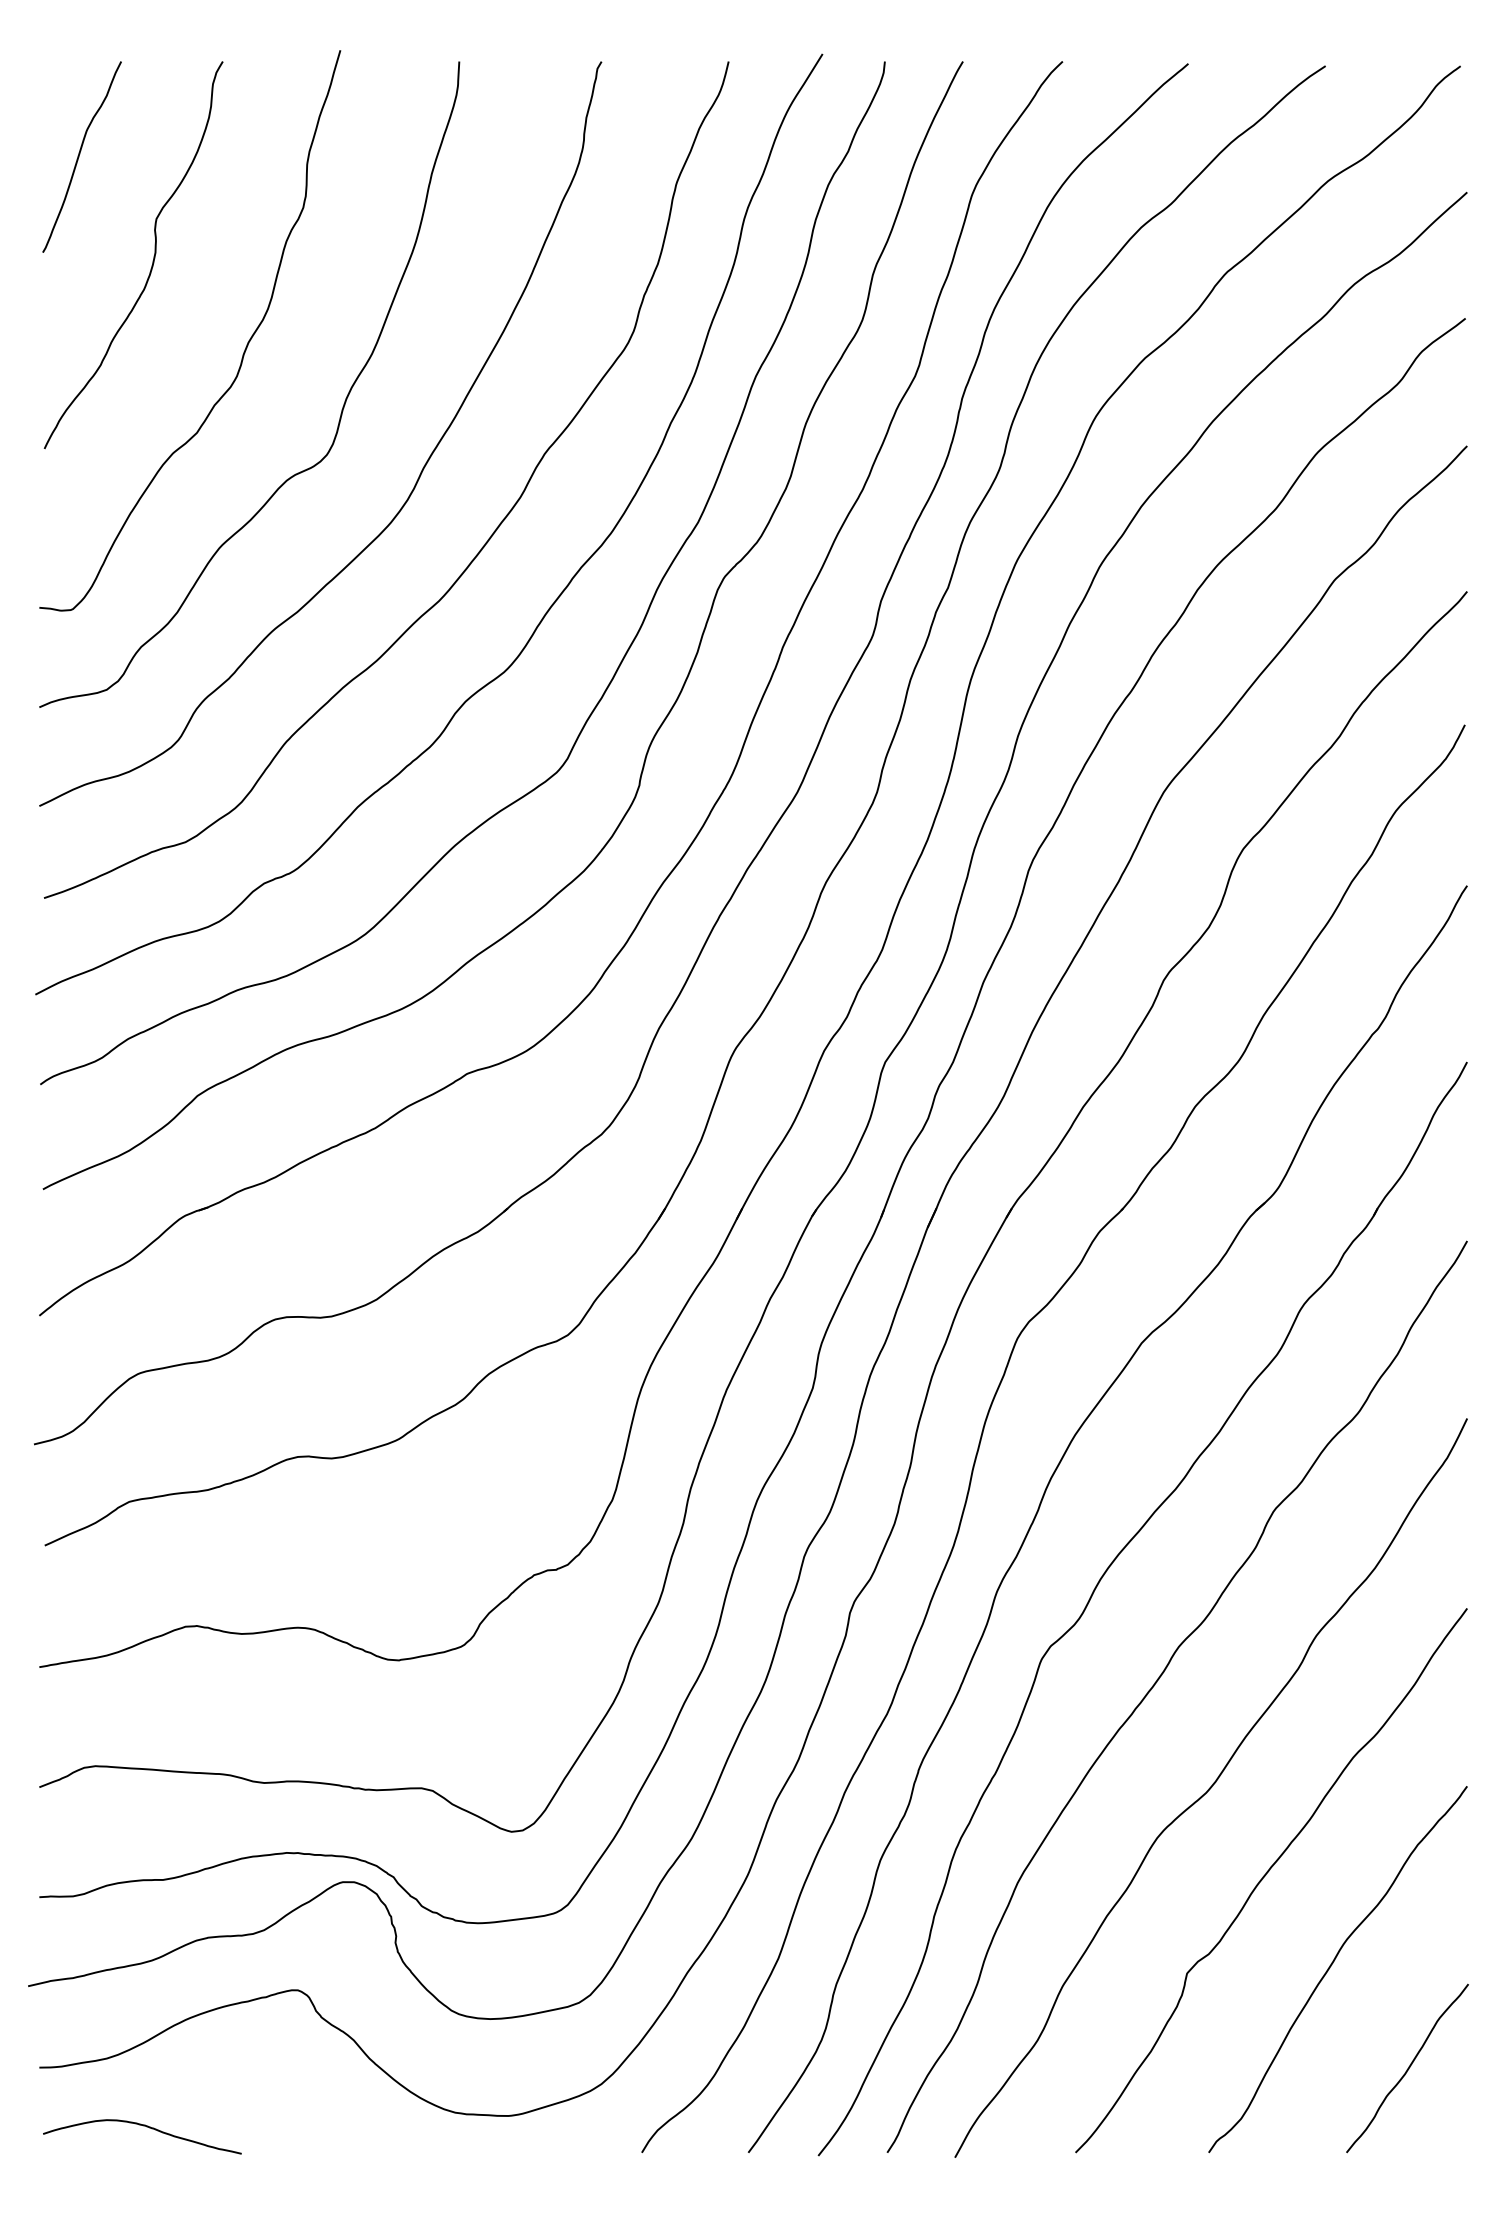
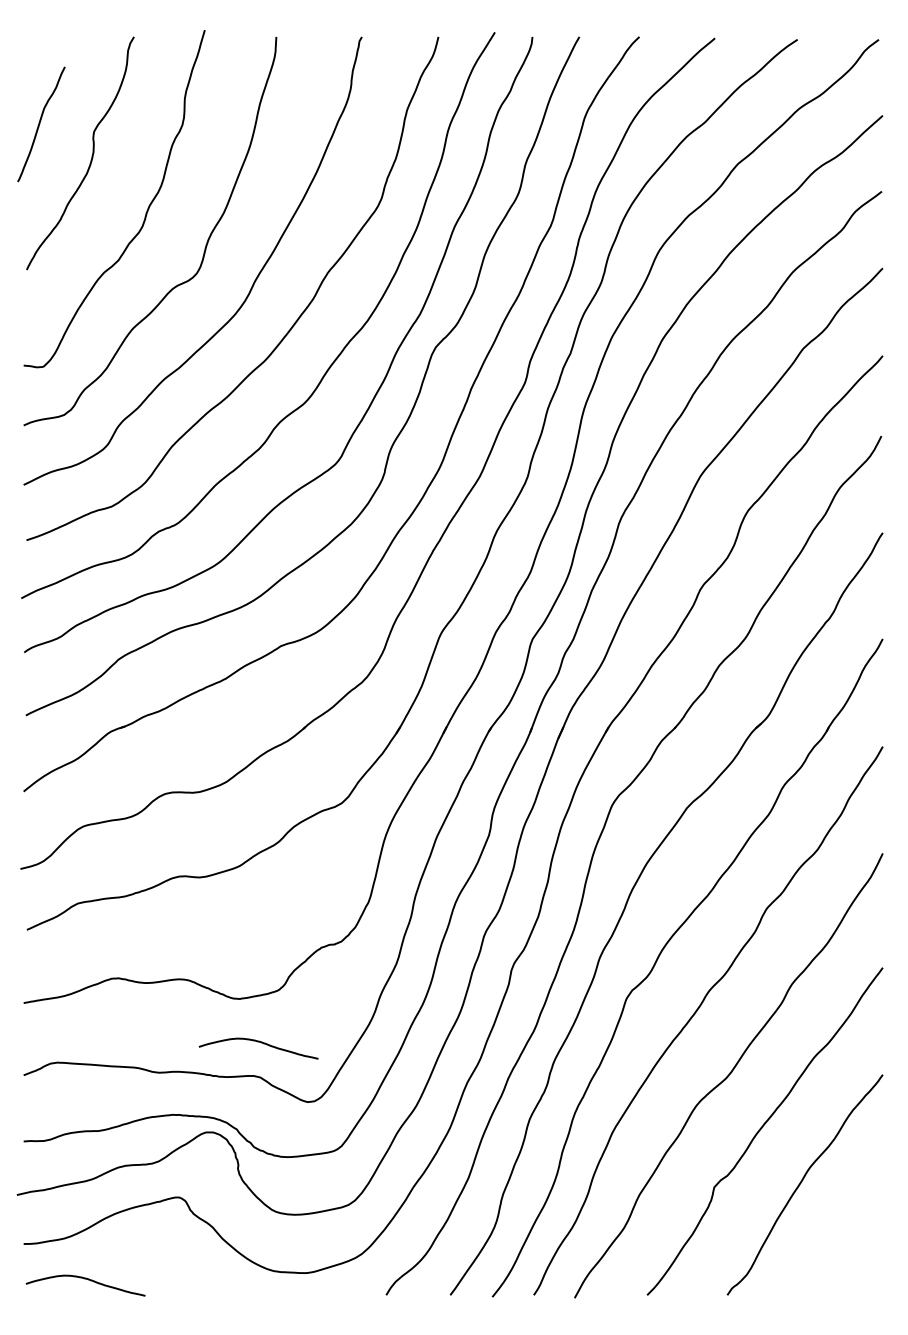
curve: (80, 157) -> (40, 124), moved
curve: (434, 1734) -> (261, 1043), added
curve: (1406, 2068) -> (846, 1244), removed

